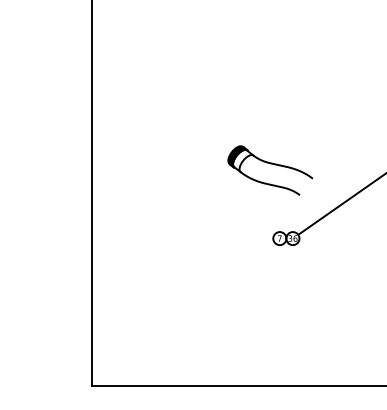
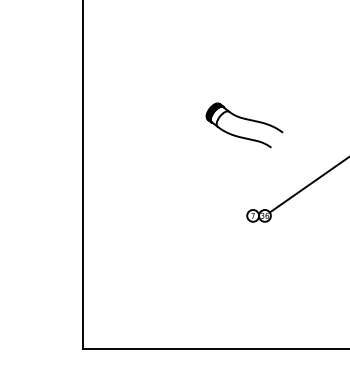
part: (270, 170) -> (244, 125), moved

